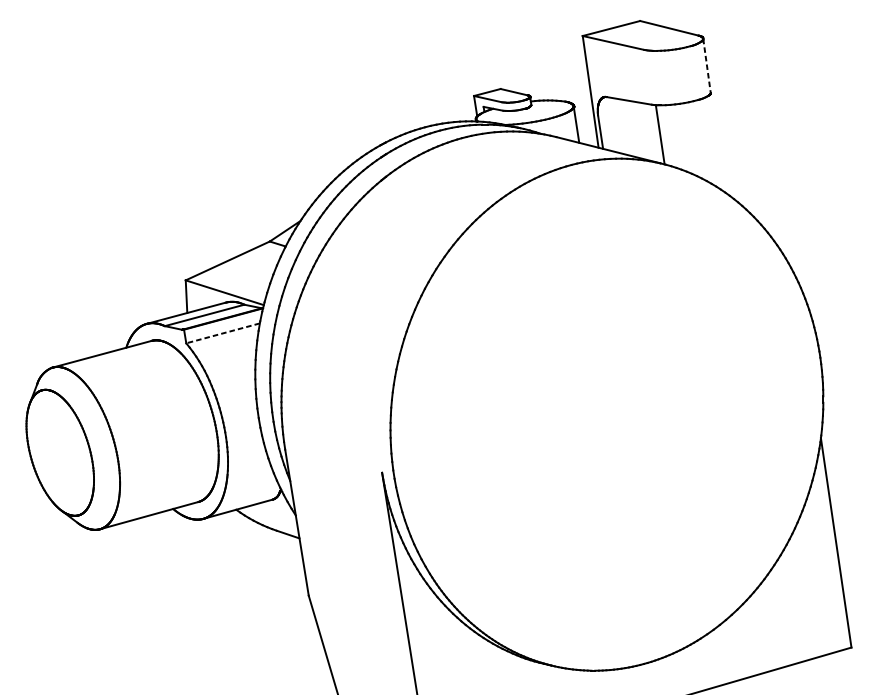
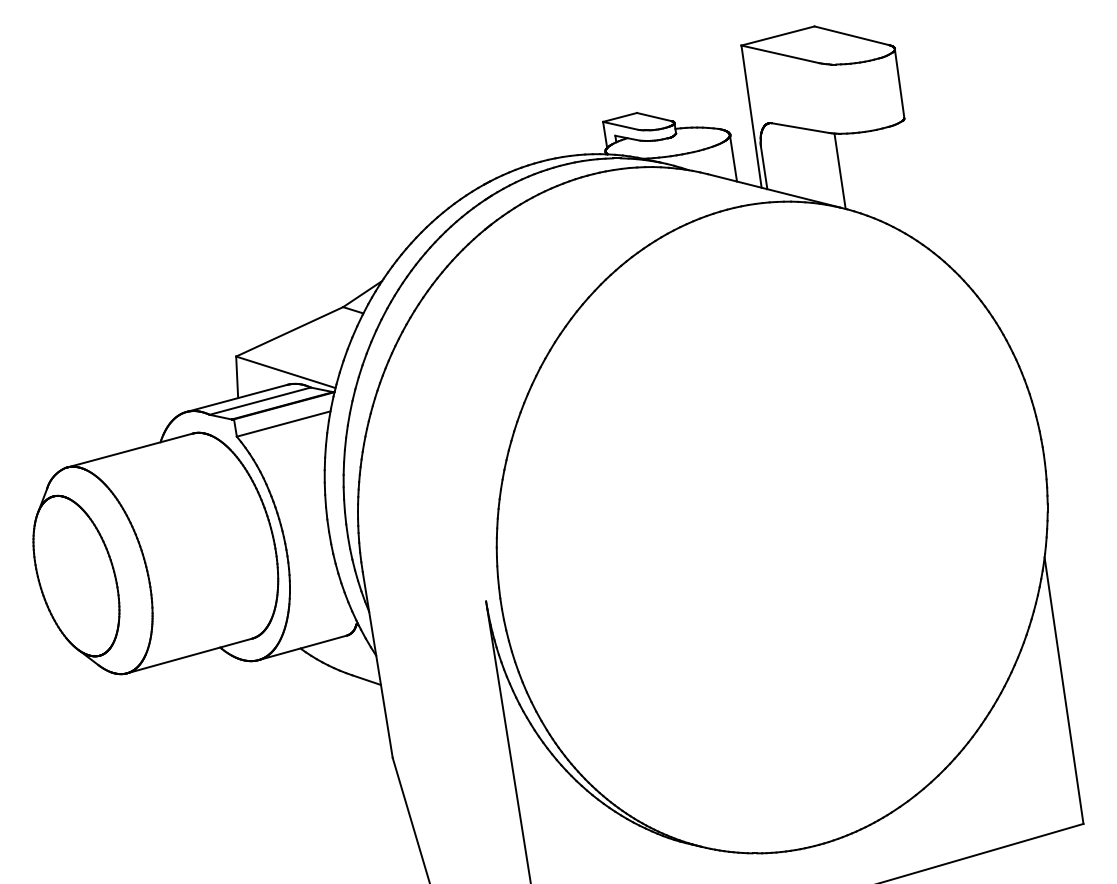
line: (706, 65) -> (899, 83), dashed -> solid
line: (222, 333) -> (283, 424), dashed -> solid

